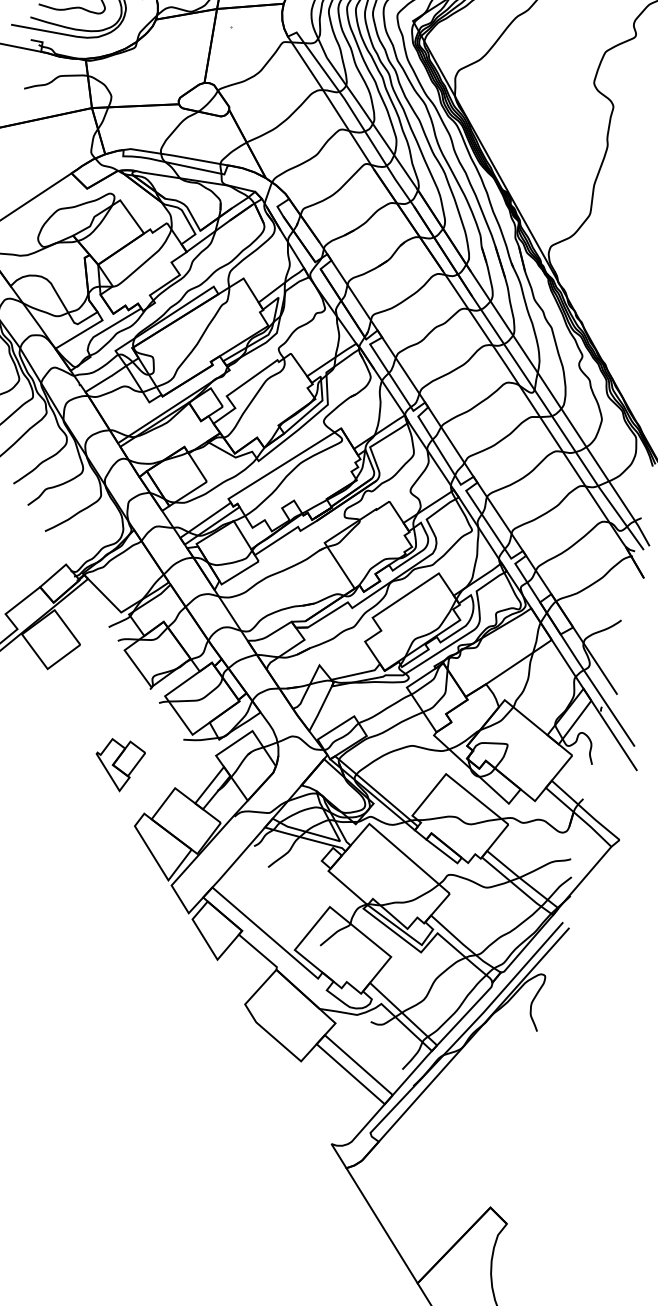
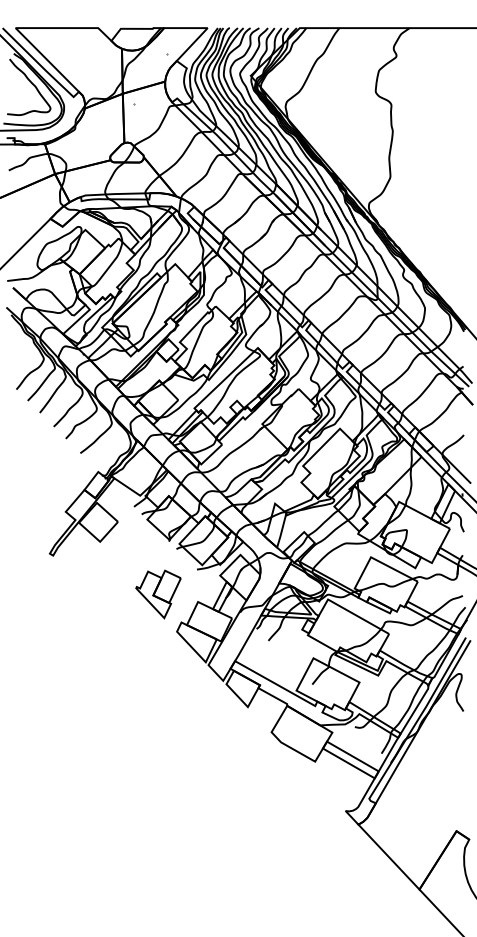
part: (118, 765) -> (158, 594), size x1.43

